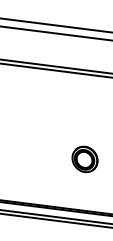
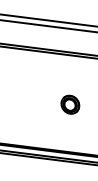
part: (85, 159) -> (70, 104), moved

